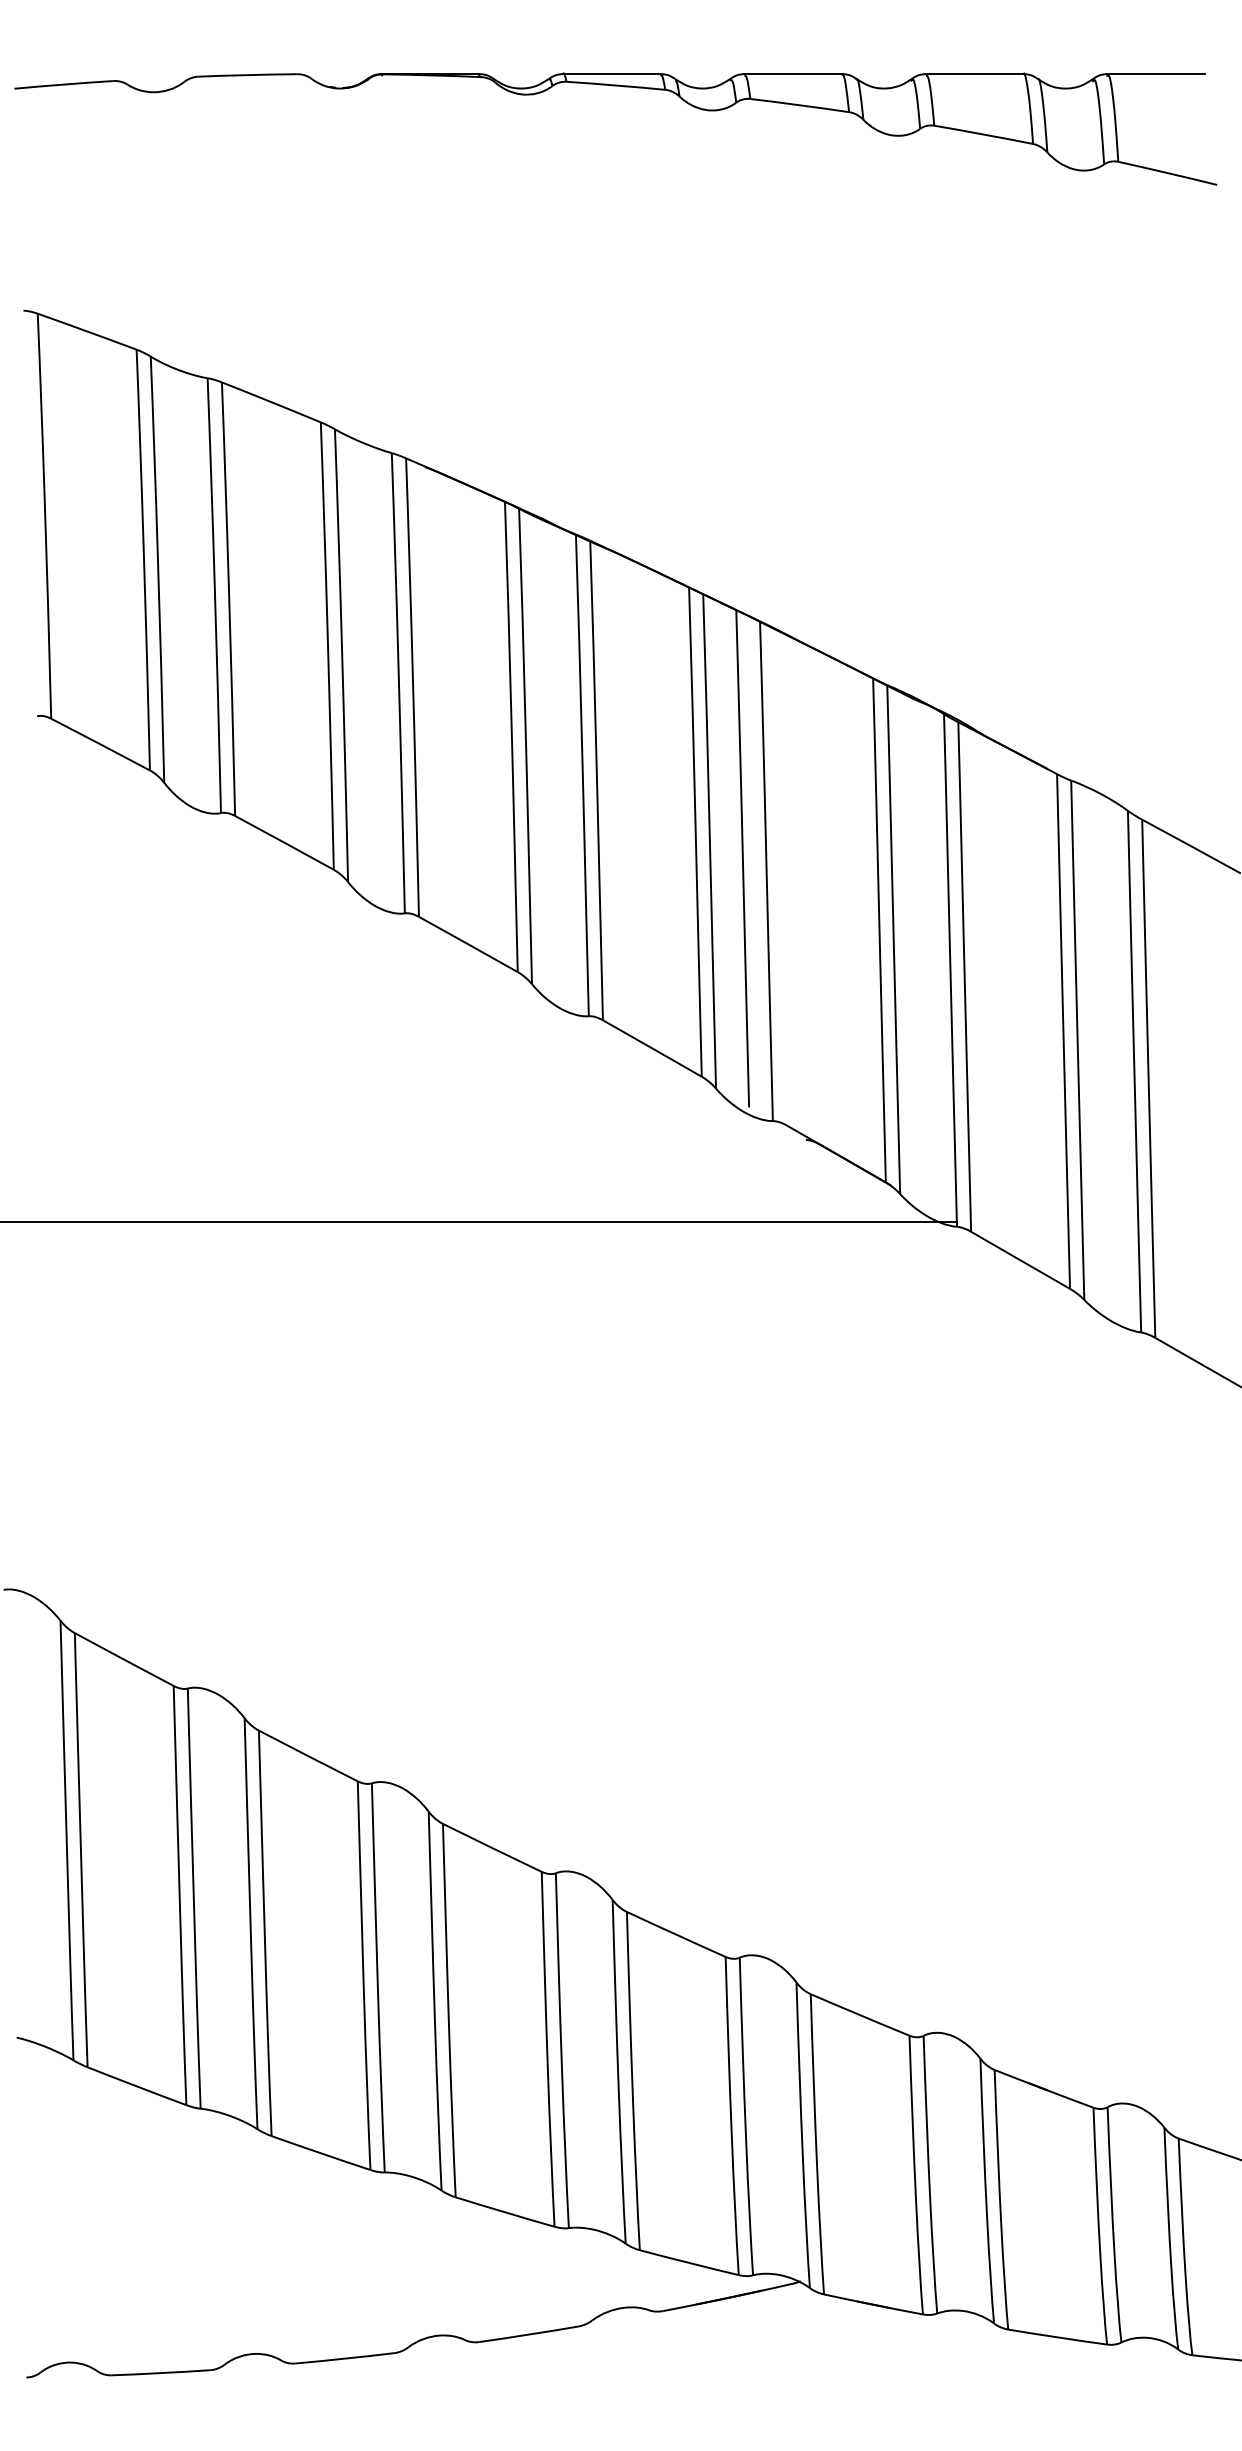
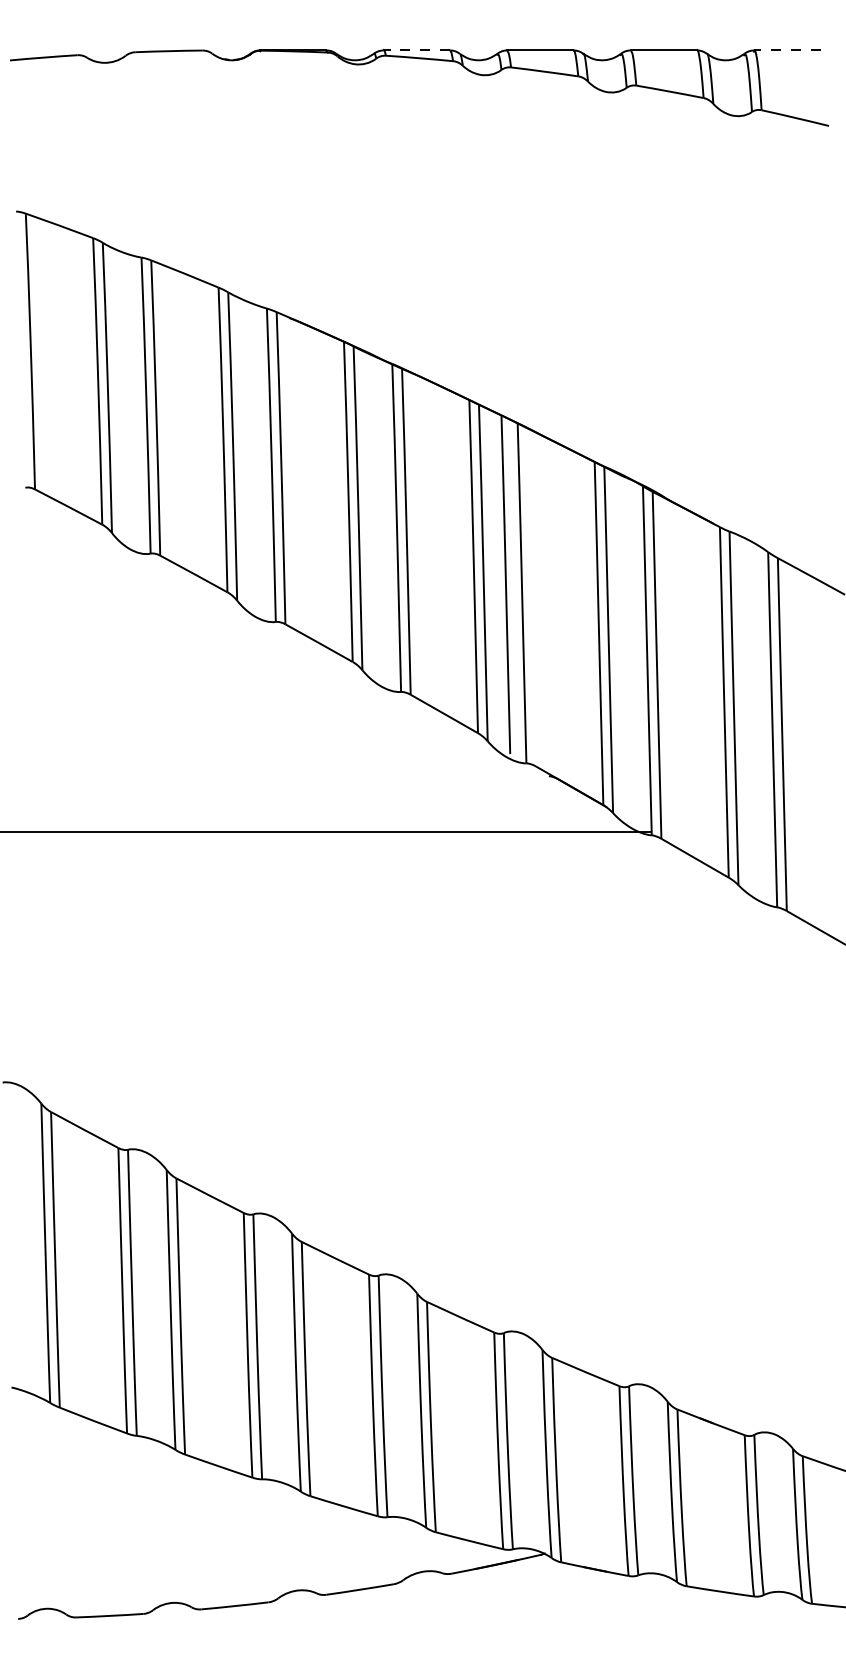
line: (611, 74) -> (416, 50), solid -> dashed
line: (1154, 74) -> (786, 50), solid -> dashed

